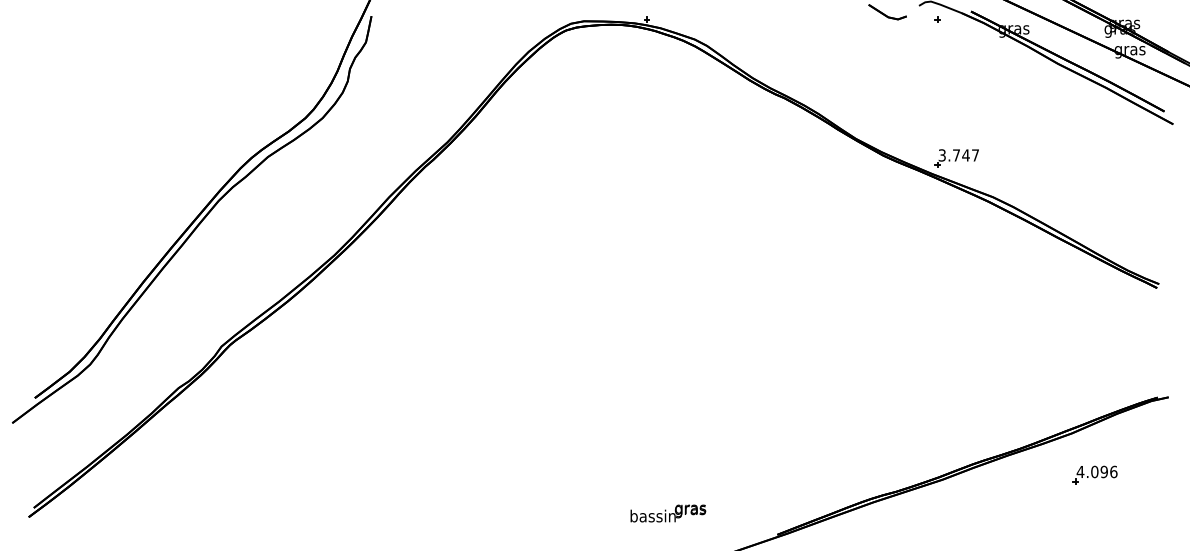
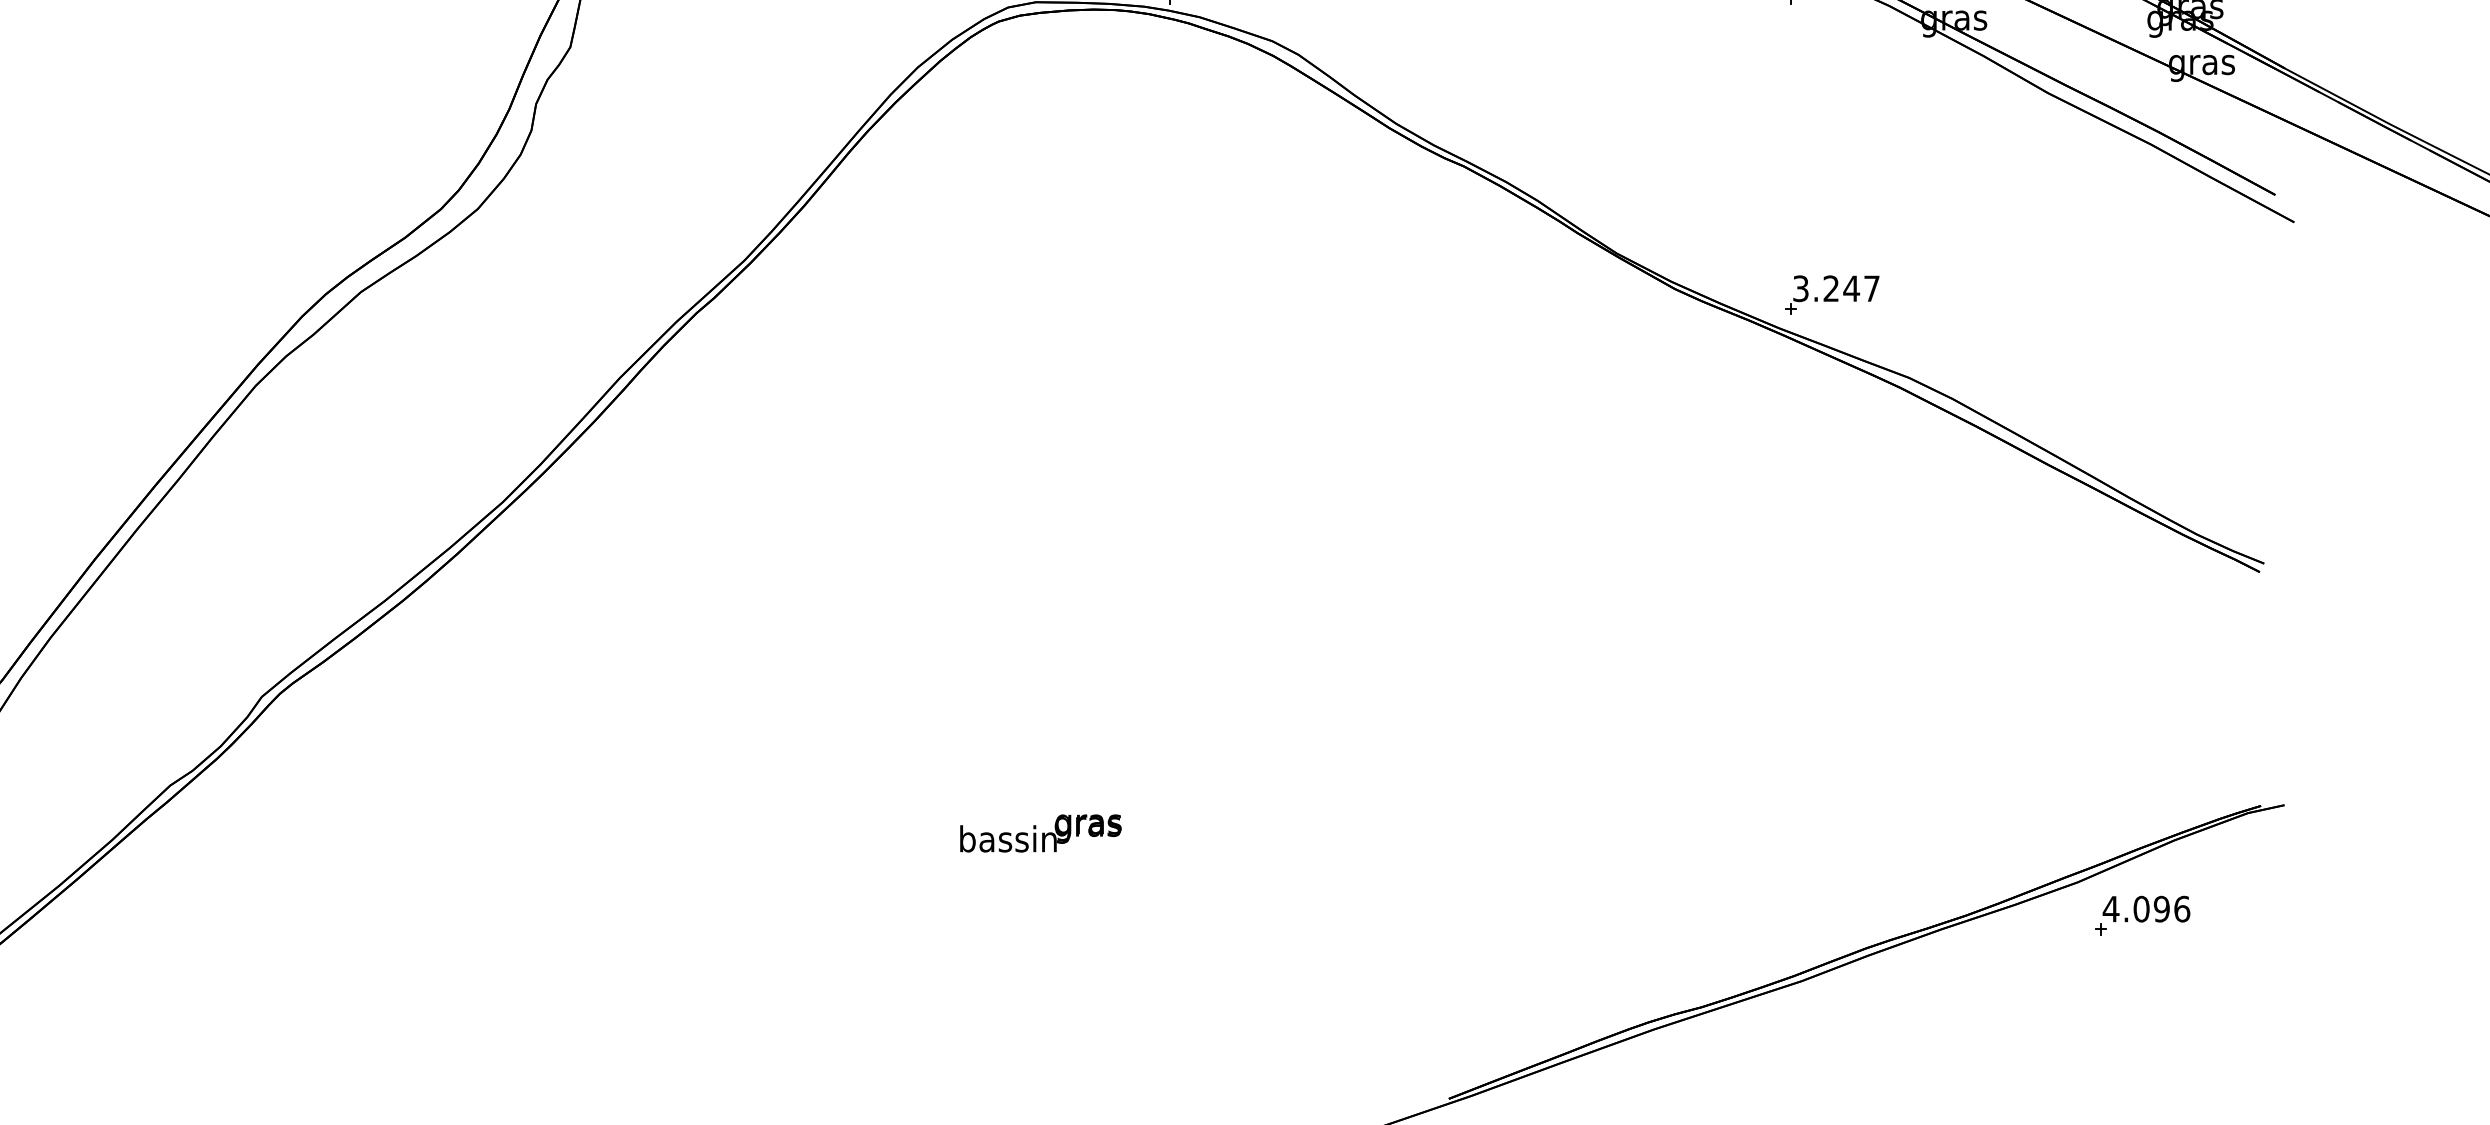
text: (956, 155) -> (1831, 288), 3.747 -> 3.247
part: (1094, 474) -> (2140, 914), moved
text: (668, 513) -> (1041, 833), moved

